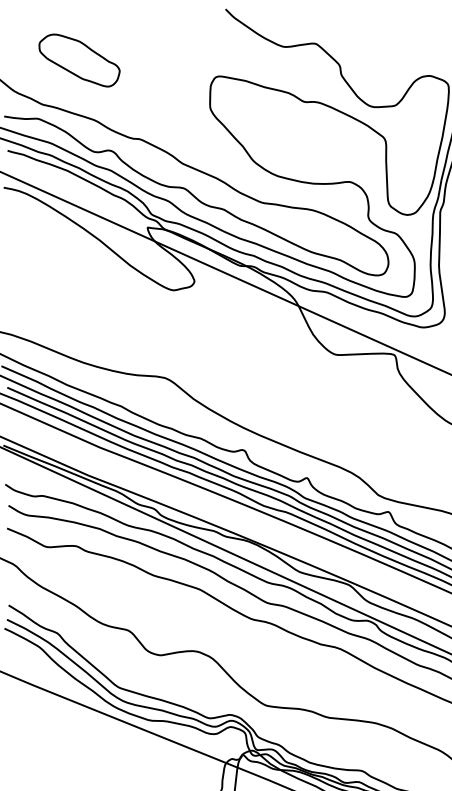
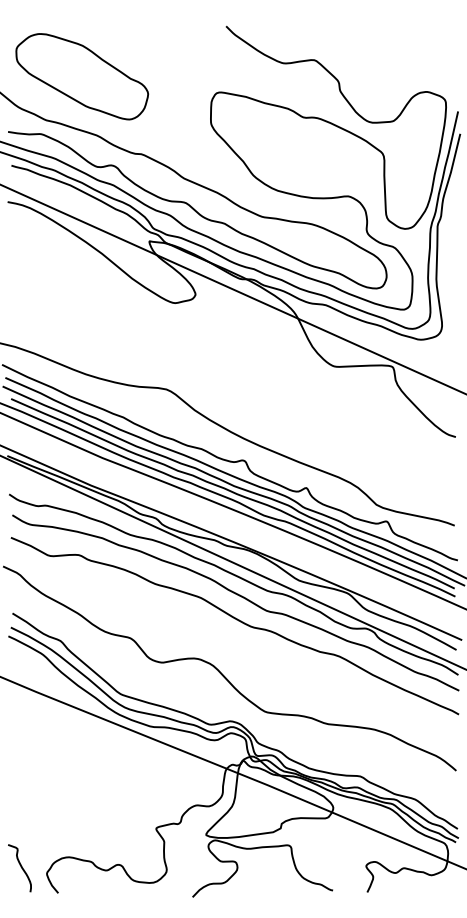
part: (79, 60) -> (82, 76), size x1.67

